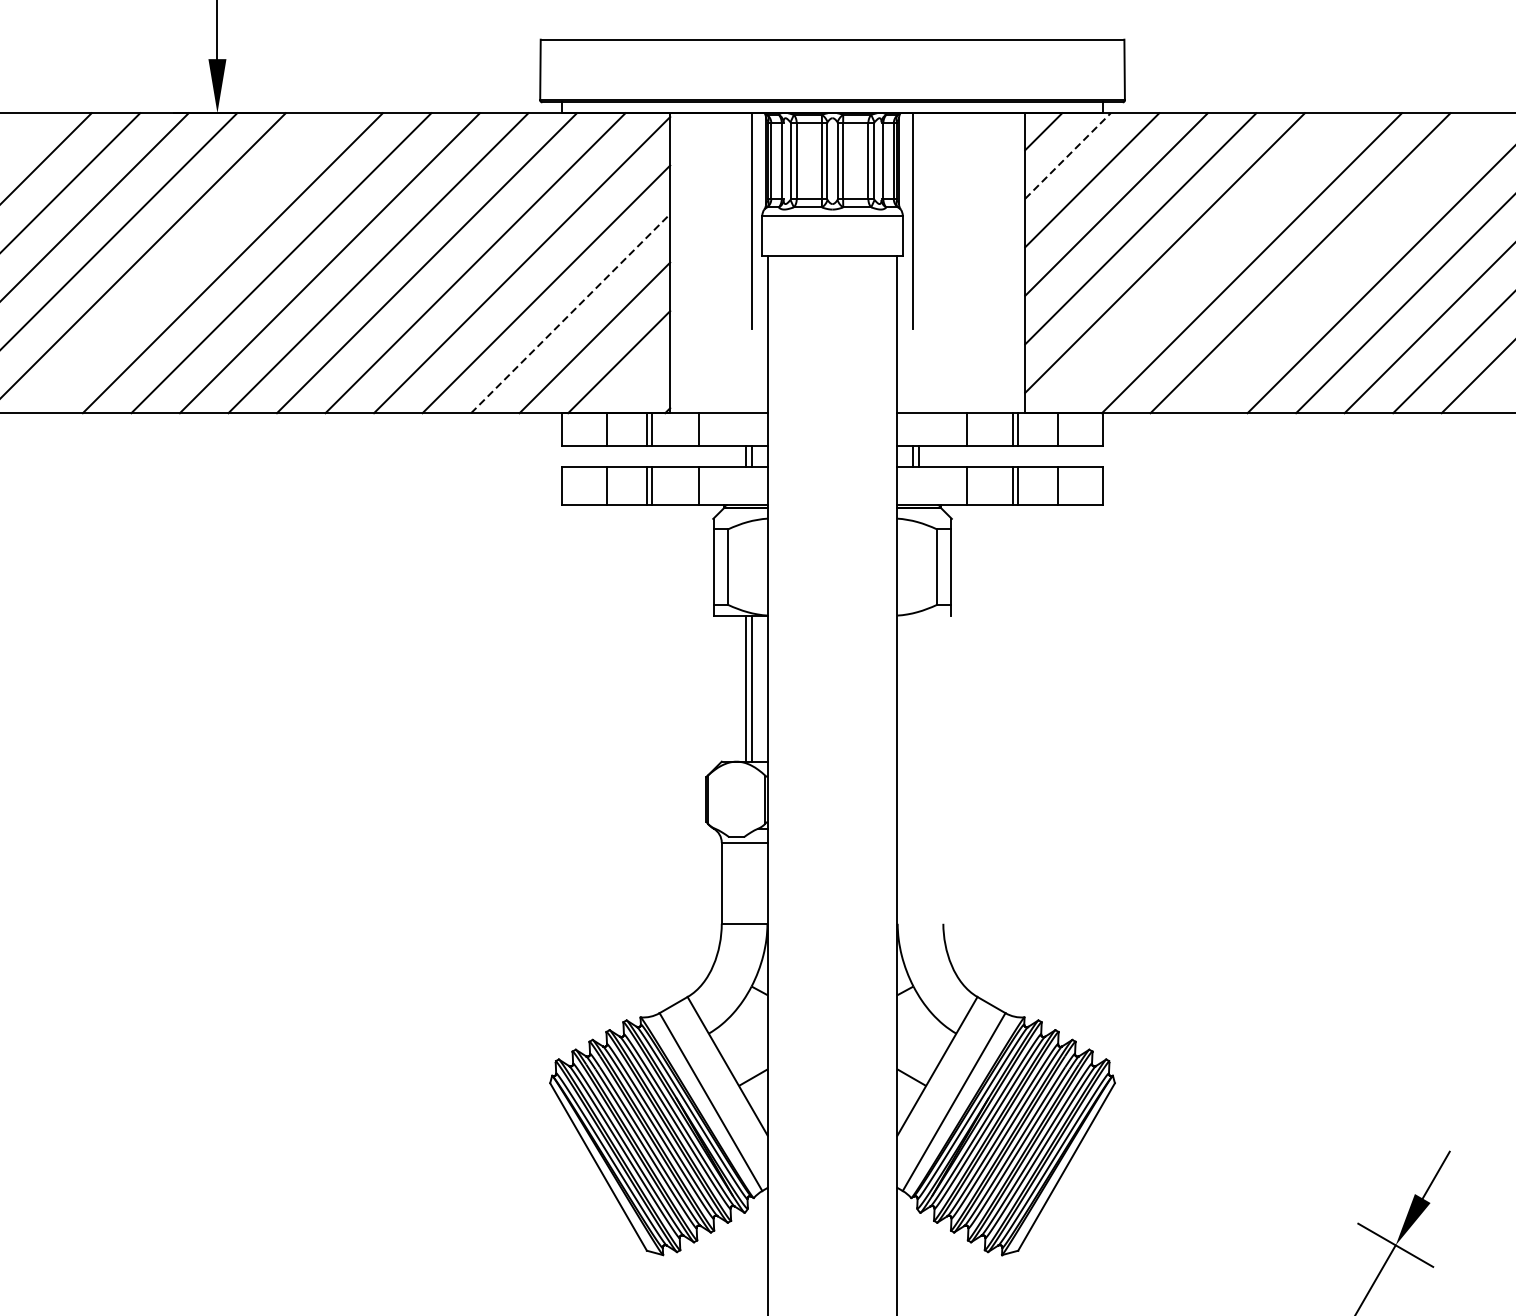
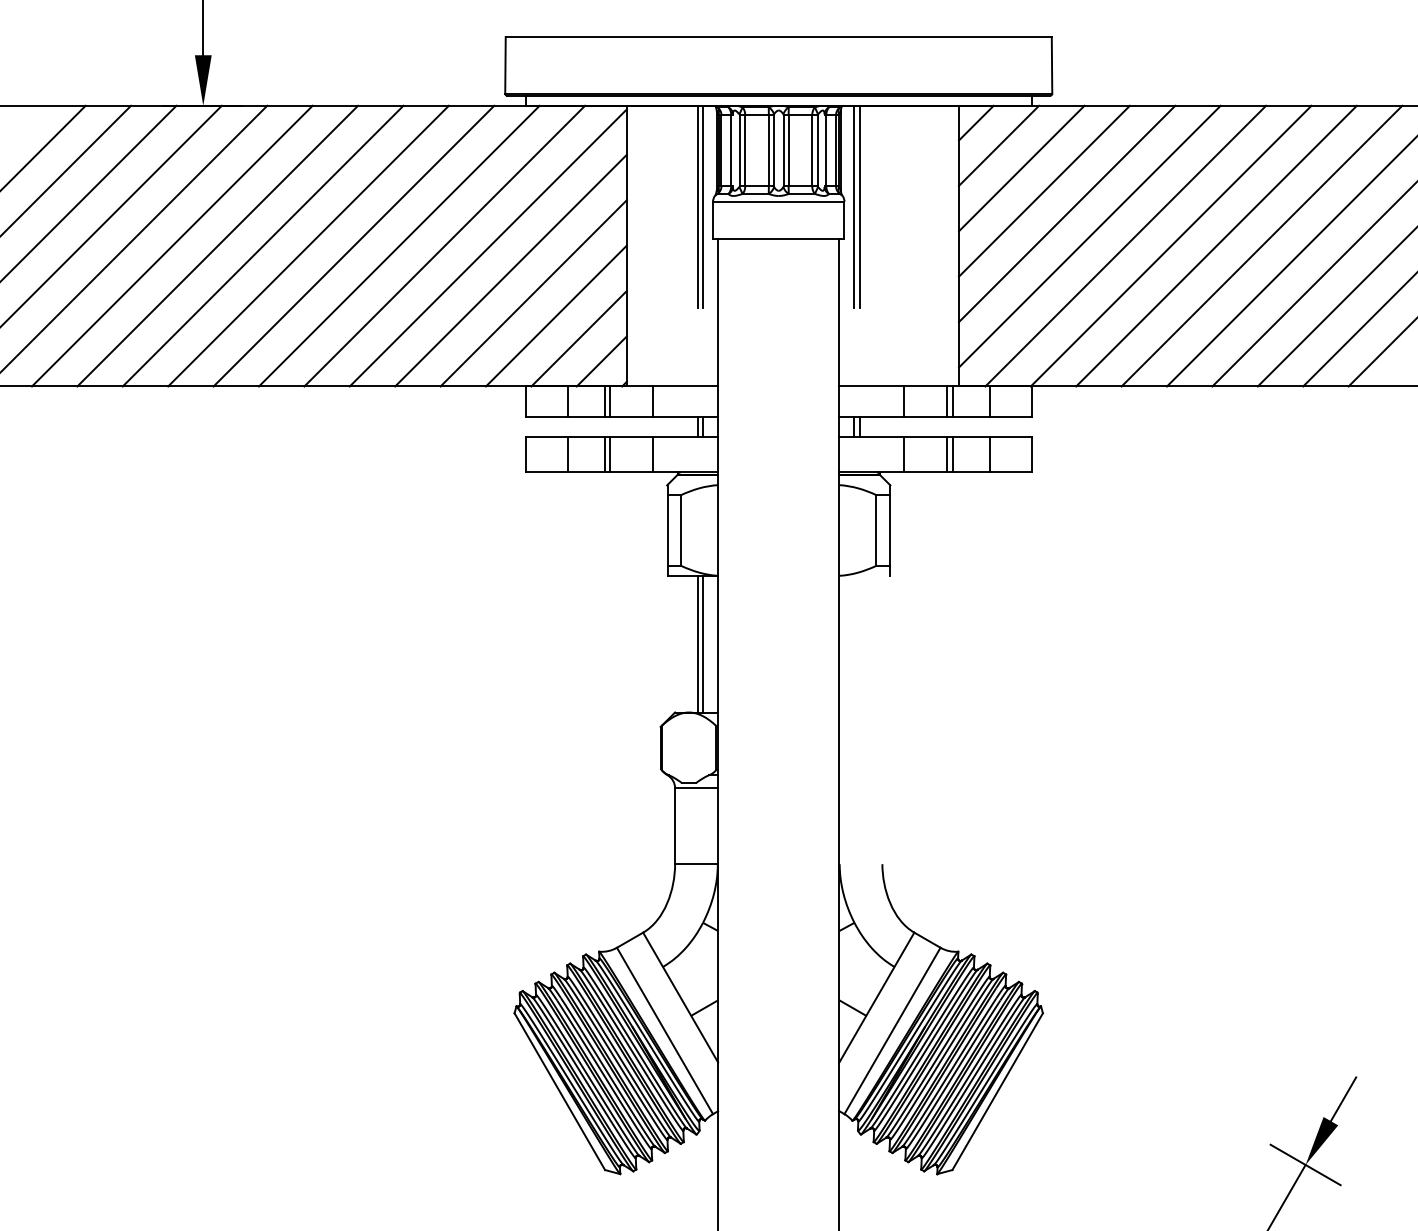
line: (1068, 155) -> (999, 145), dashed -> solid
line: (745, 220) -> (697, 206), added
line: (918, 220) -> (859, 206), added
line: (183, 262) -> (171, 245), added
line: (1203, 262) -> (1125, 245), added
line: (1348, 262) -> (1261, 245), added
line: (570, 313) -> (533, 293), dashed -> solid
line: (643, 386) -> (601, 361), added

